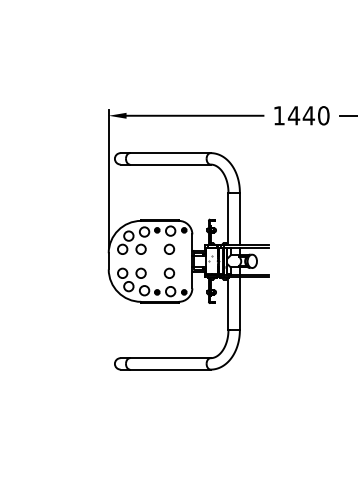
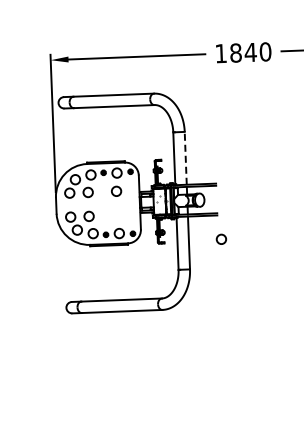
text: (293, 115) -> (235, 52), 1440 -> 1840
line: (239, 218) -> (185, 157), solid -> dashed
circle: (169, 272) -> (221, 238), moved

